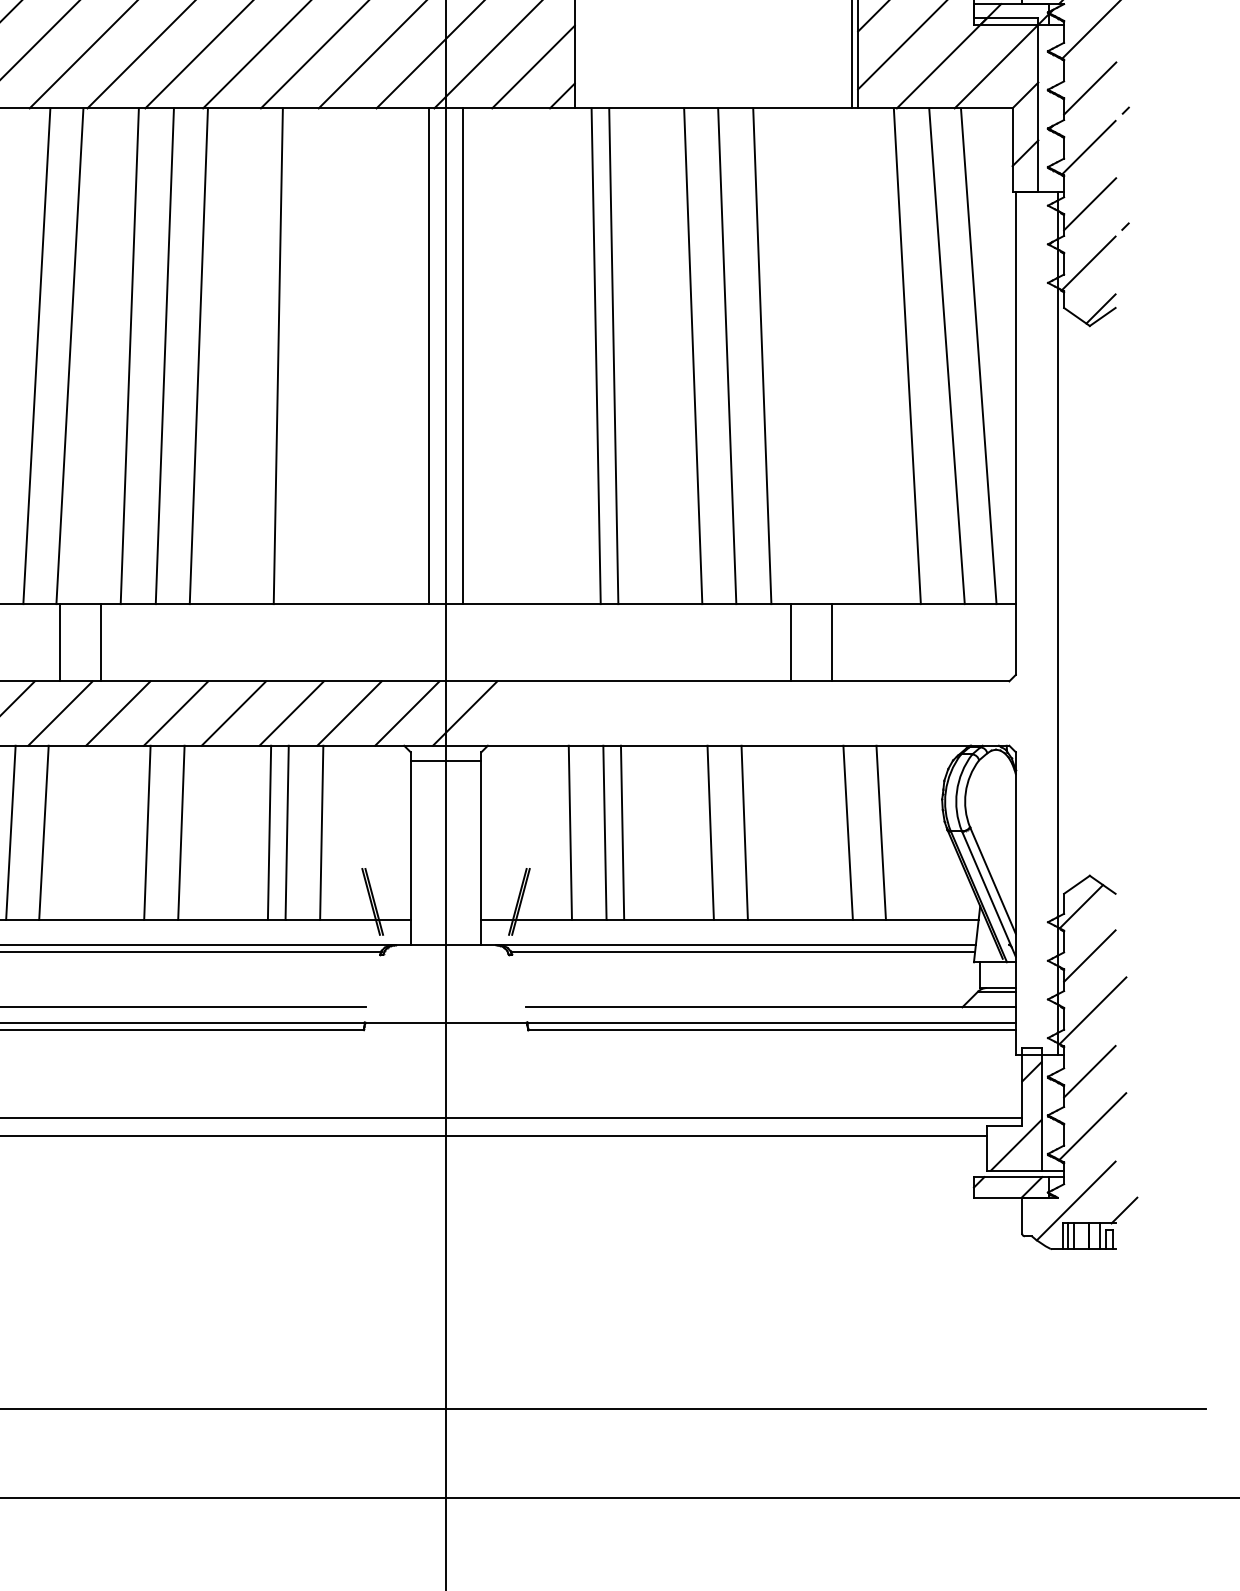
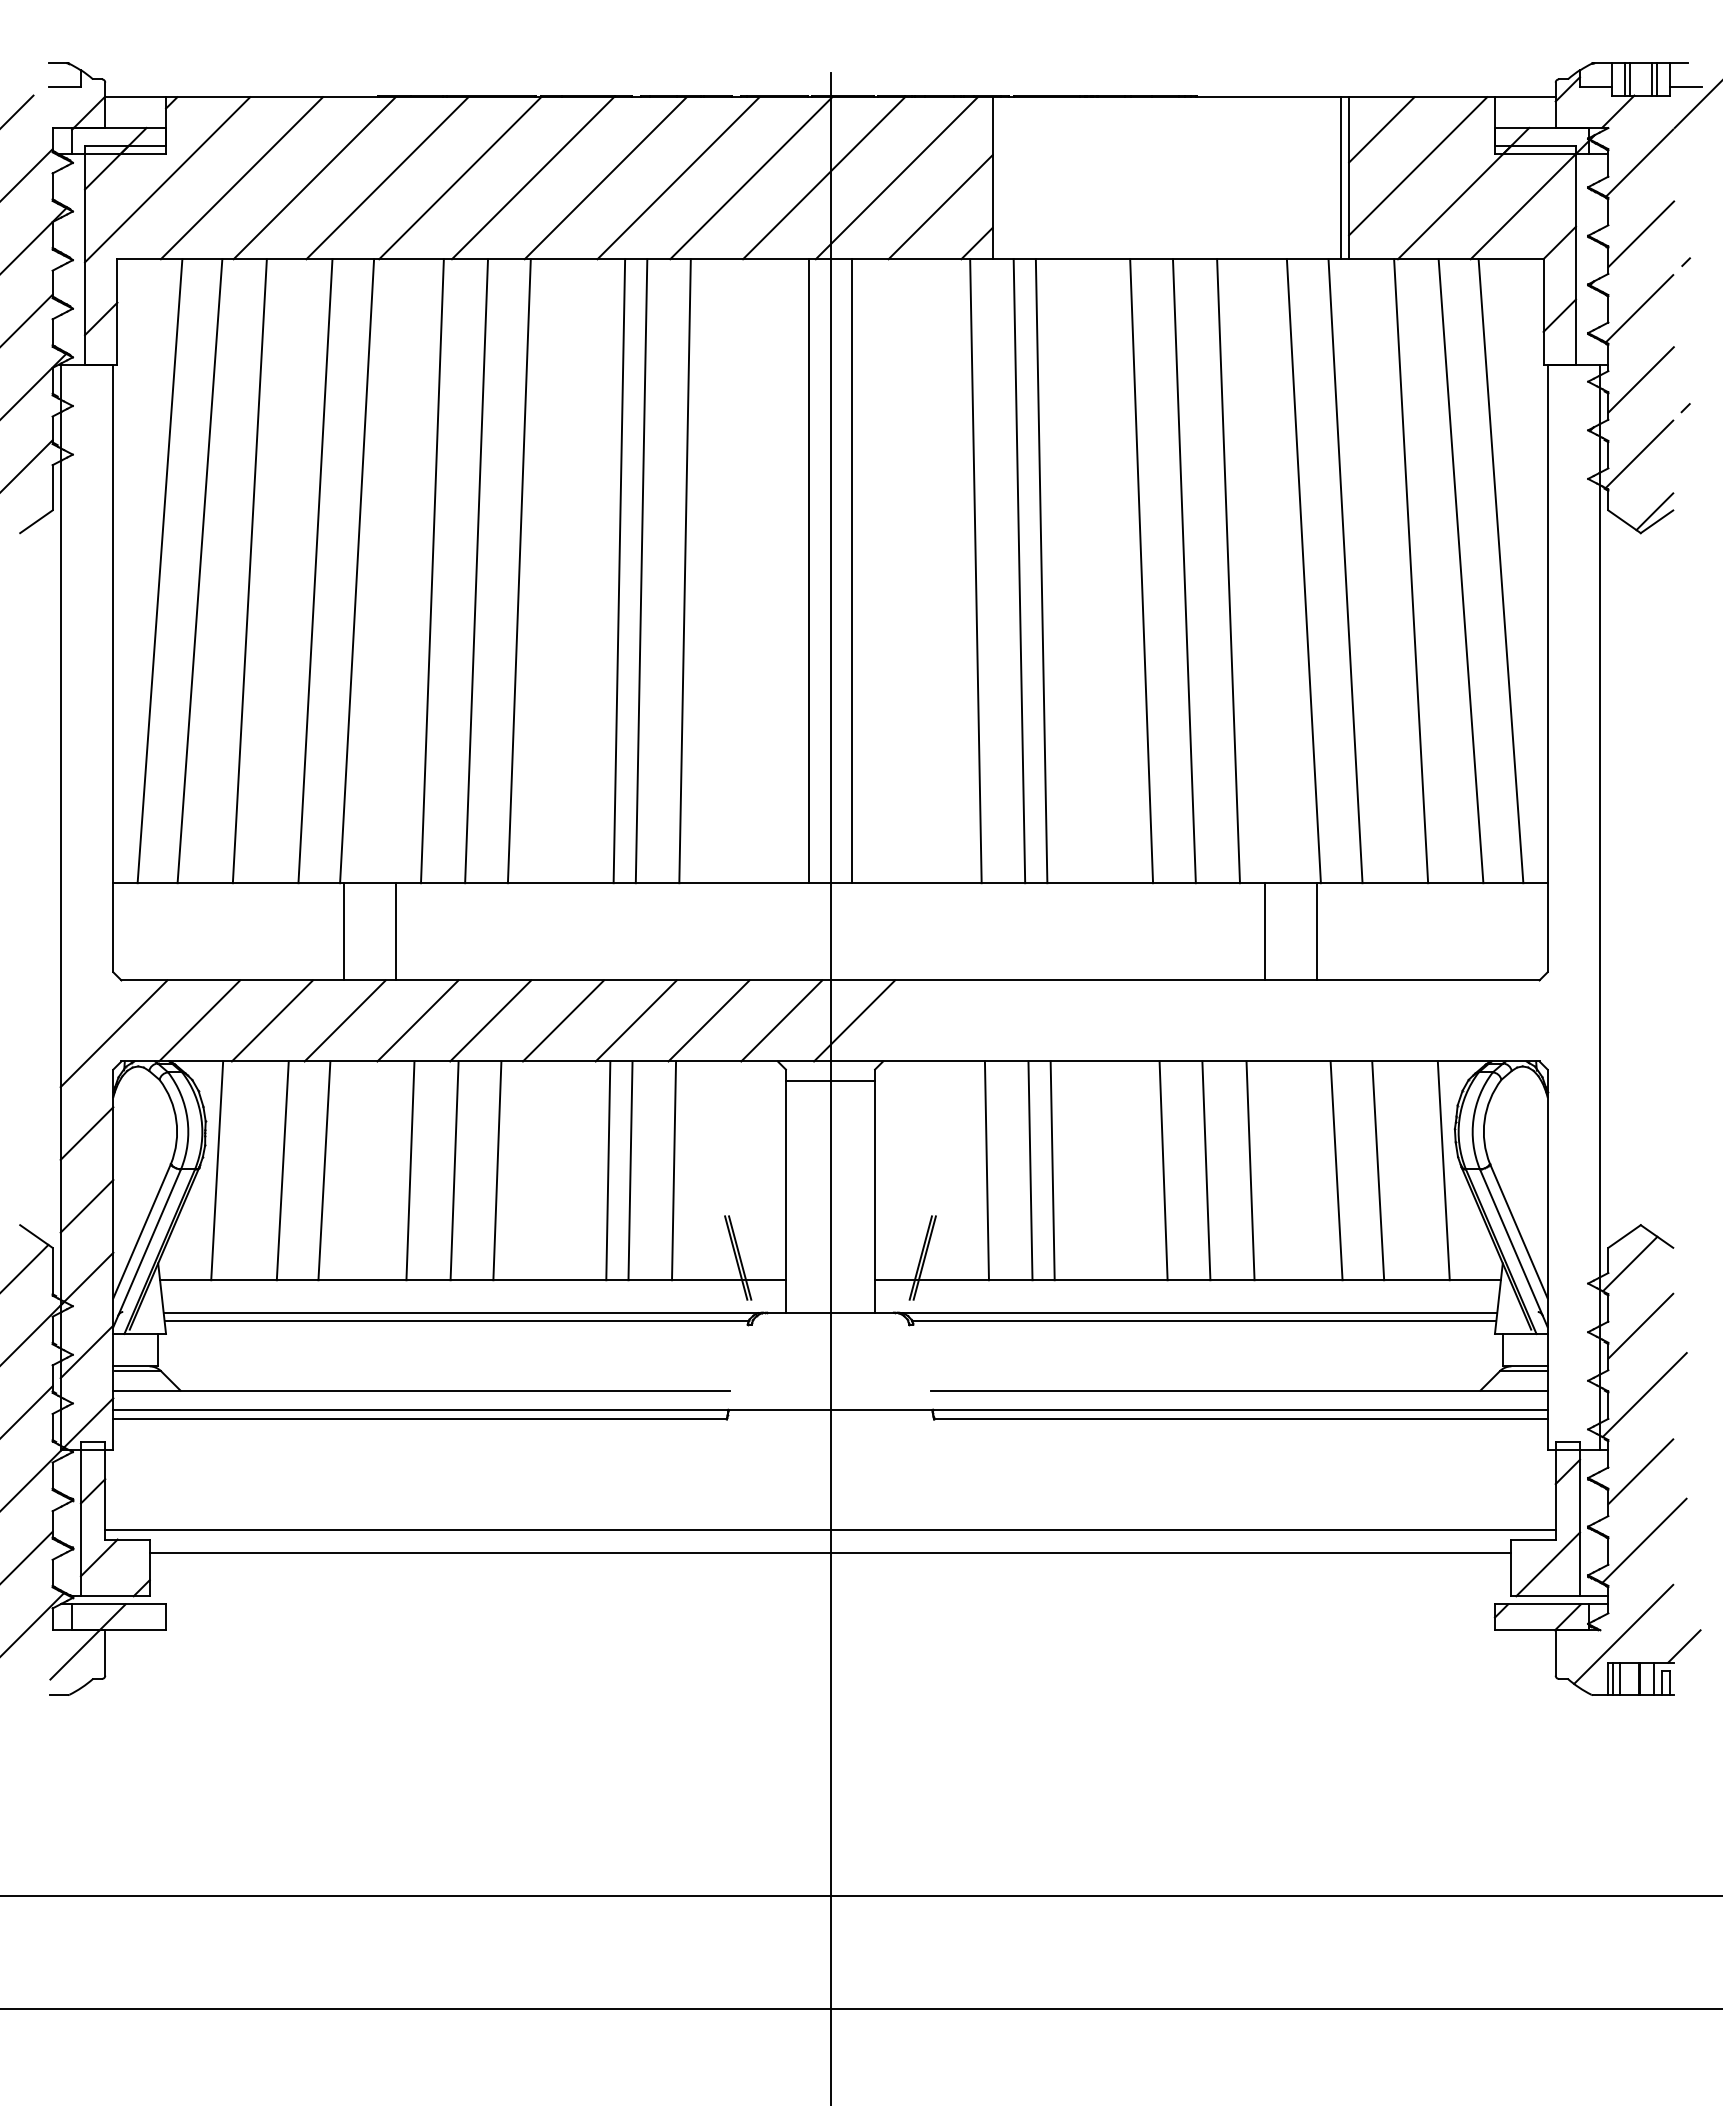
line: (295, 356) -> (641, 571), added
line: (330, 356) -> (684, 571), added
line: (561, 356) -> (975, 571), added
line: (821, 356) -> (1303, 571), added
line: (855, 356) -> (1345, 571), added
line: (112, 832) -> (410, 1170), added
line: (779, 832) -> (1250, 1170), added
line: (933, 832) -> (1443, 1170), added

